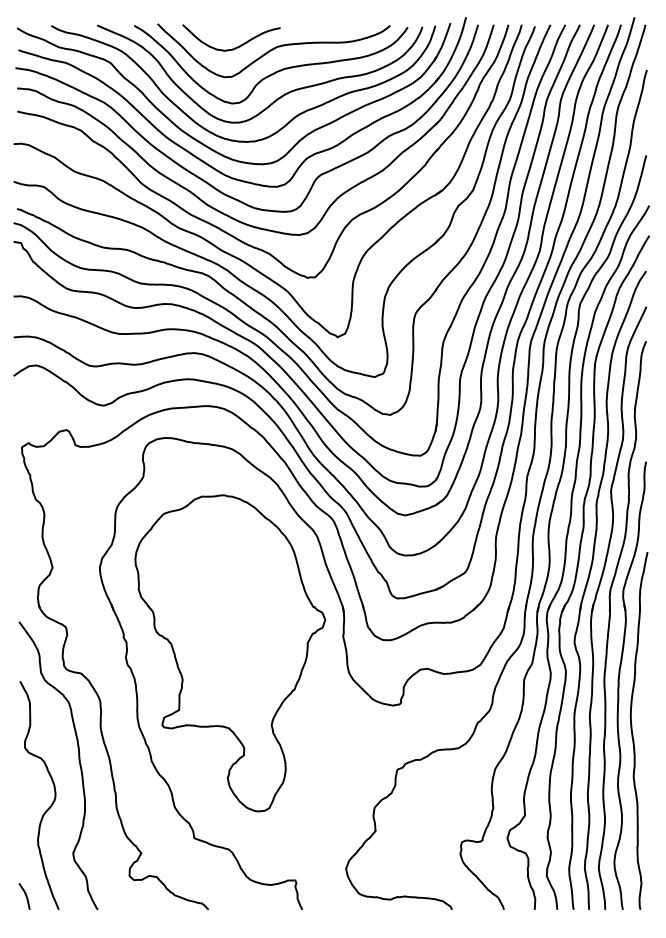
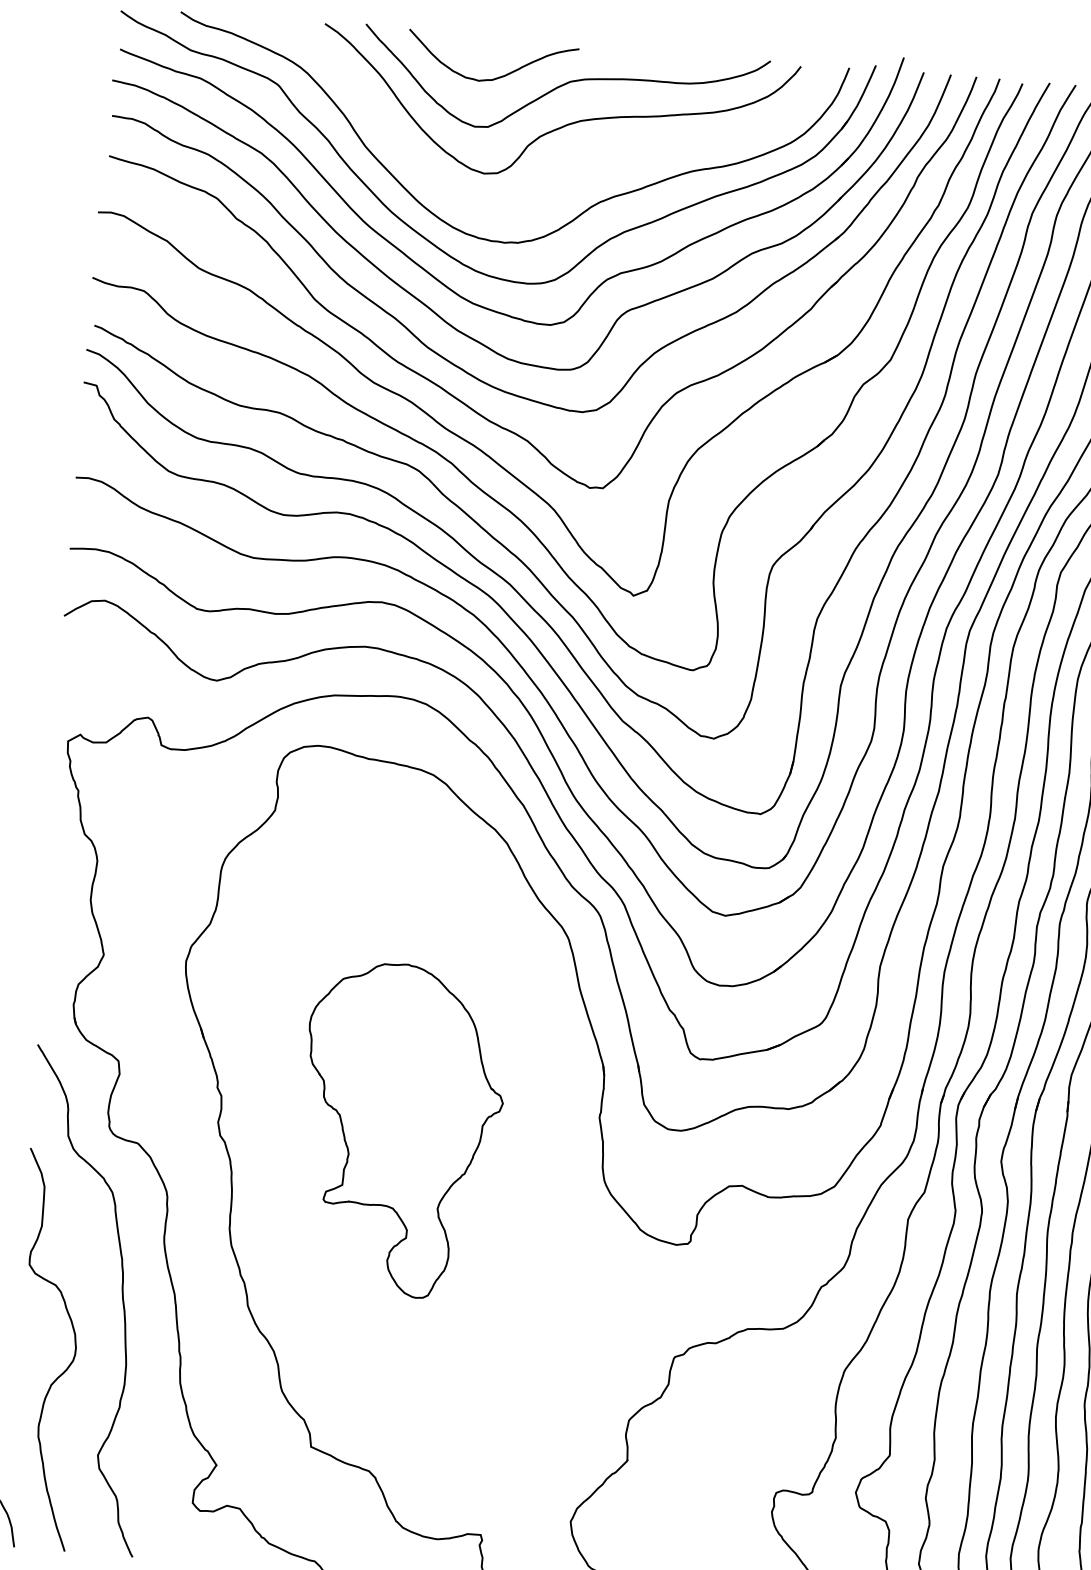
curve: (278, 97) -> (565, 169), removed
part: (230, 653) -> (400, 1130), size x0.6

